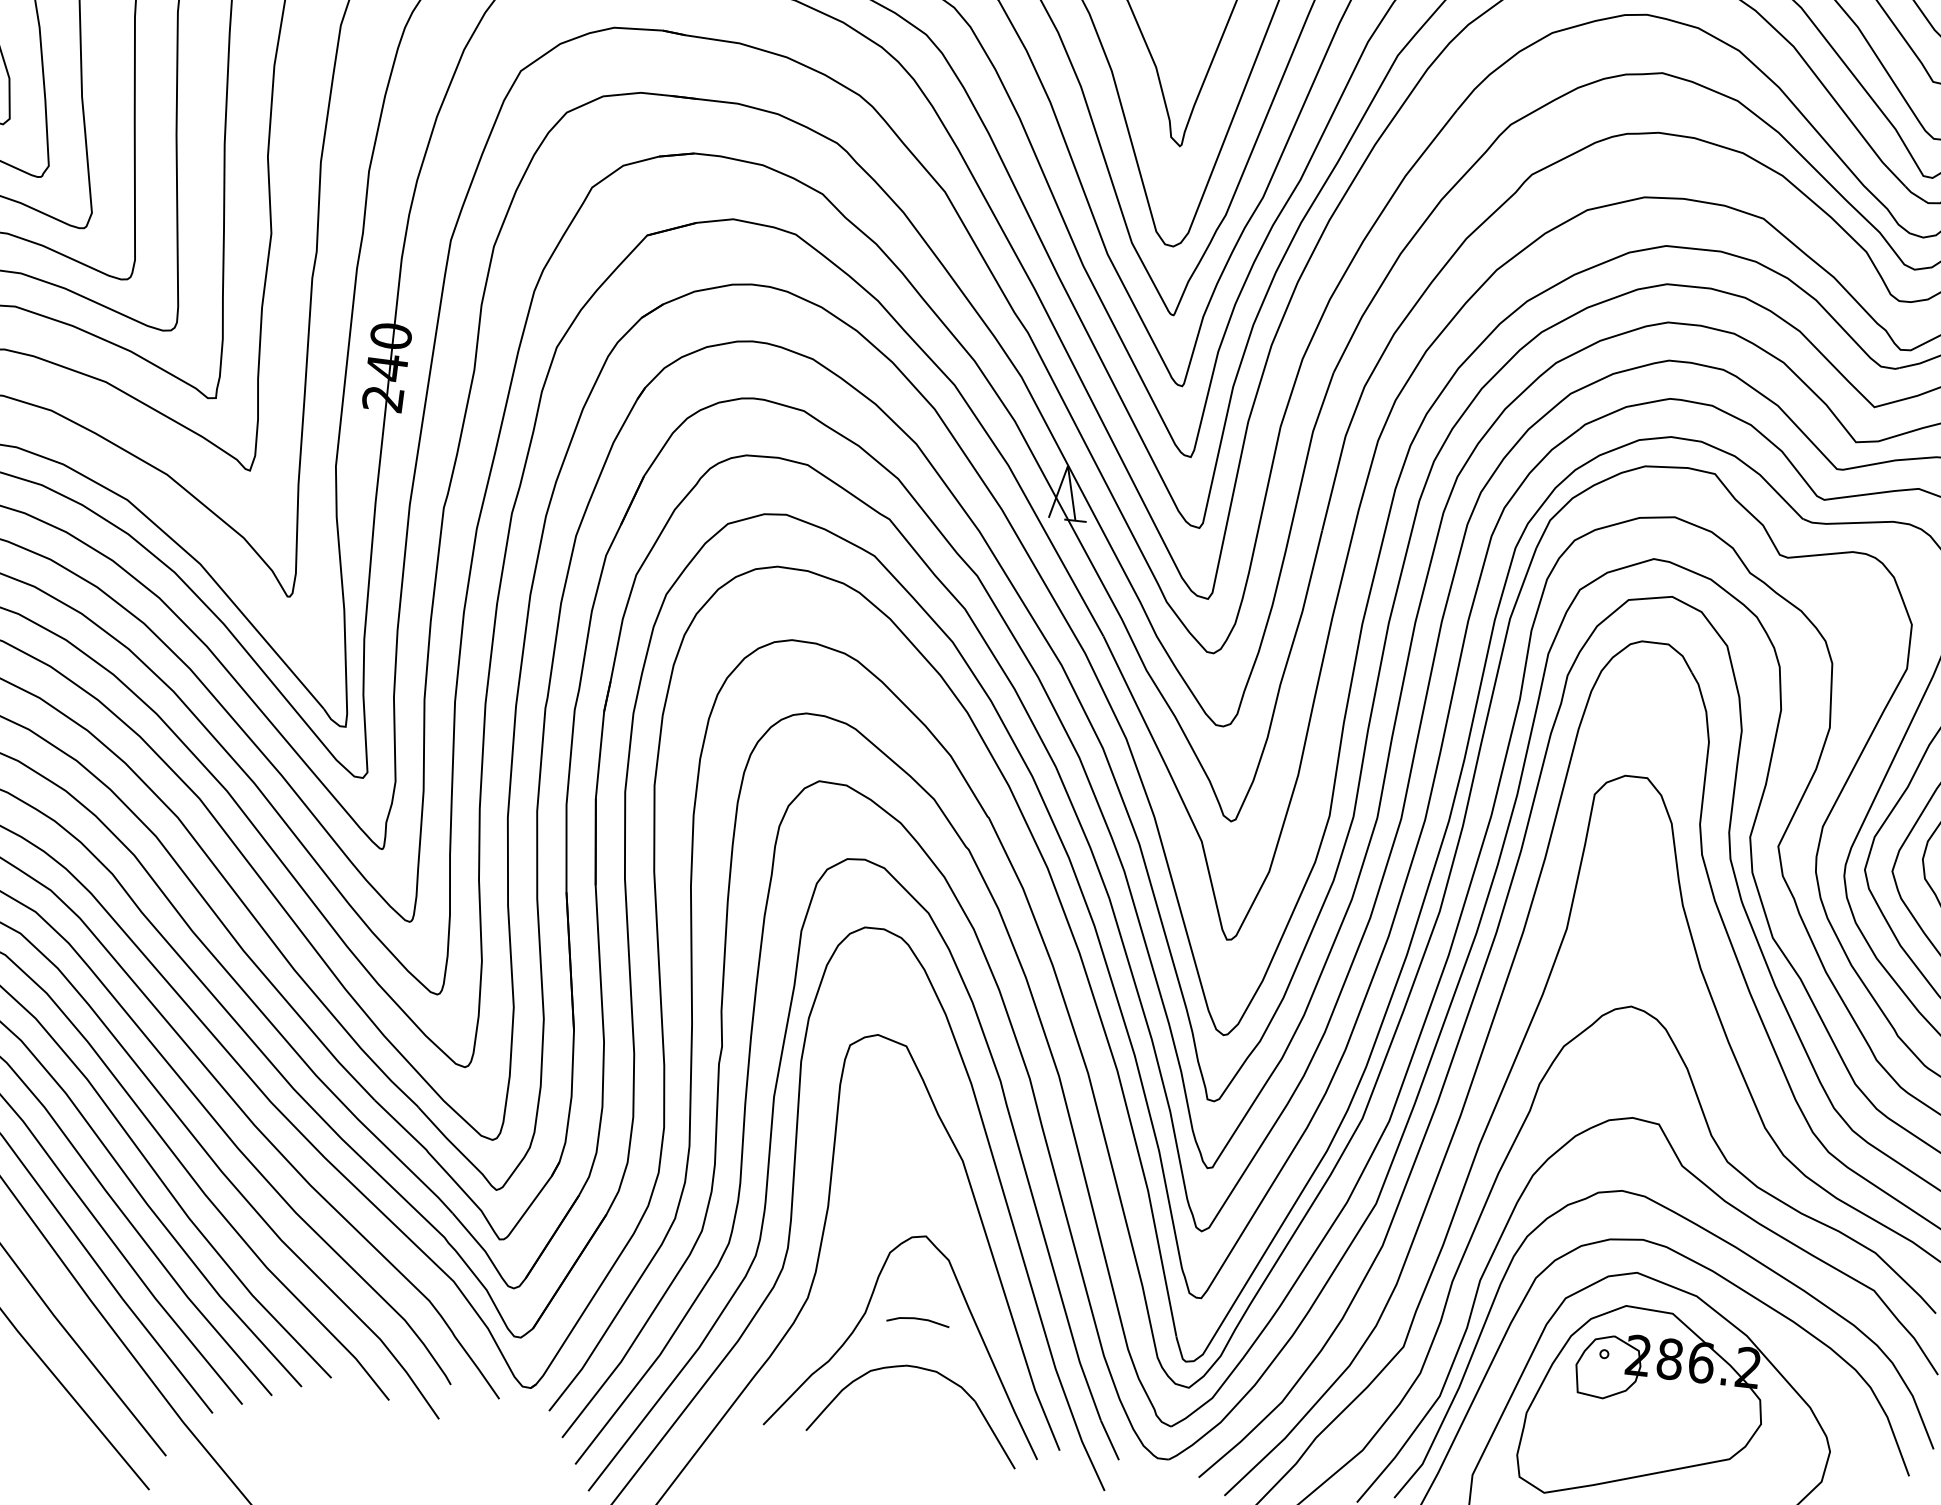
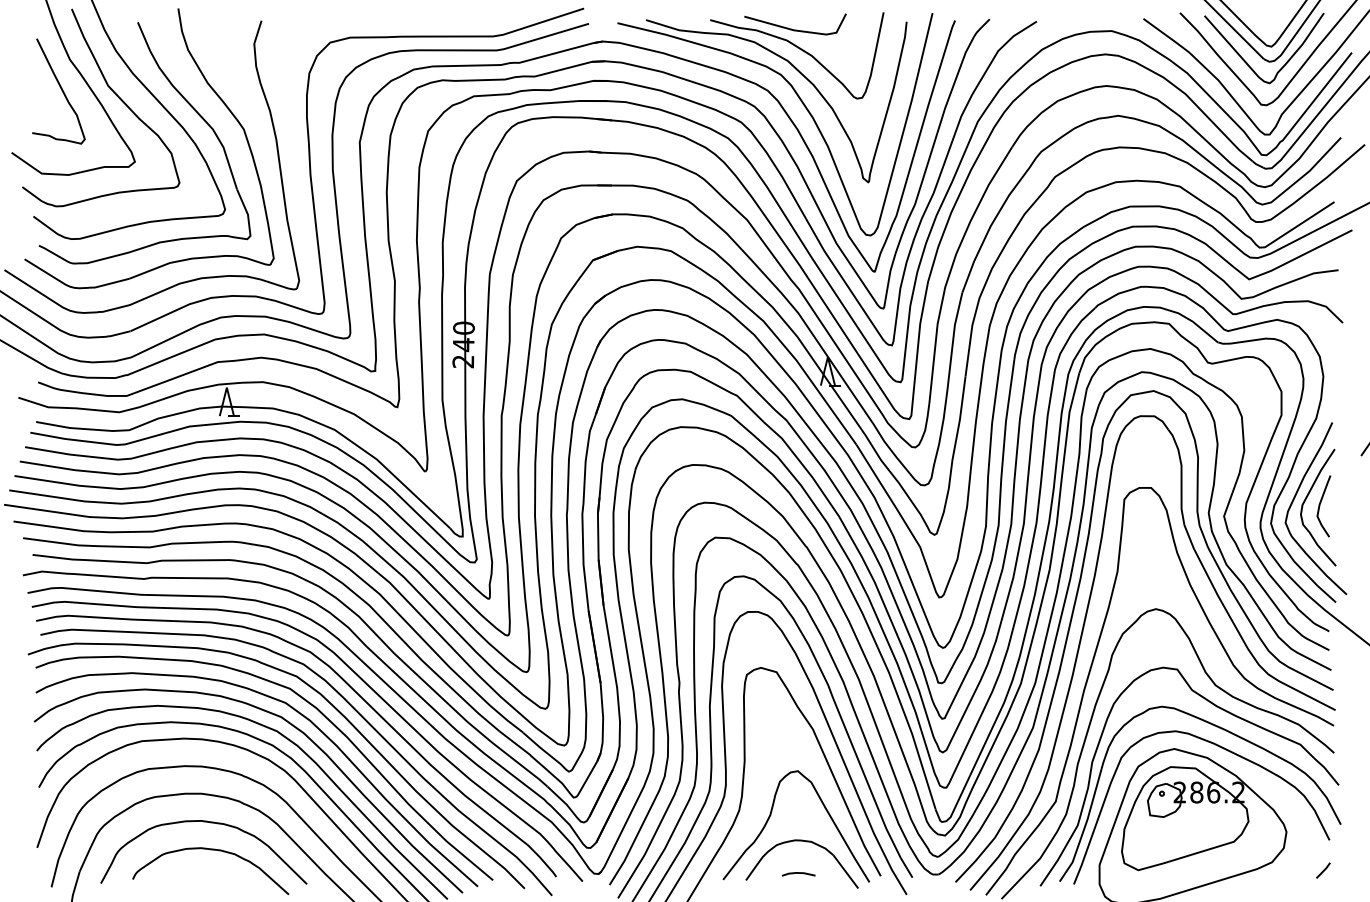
line: (917, 1319) -> (798, 873), moved

